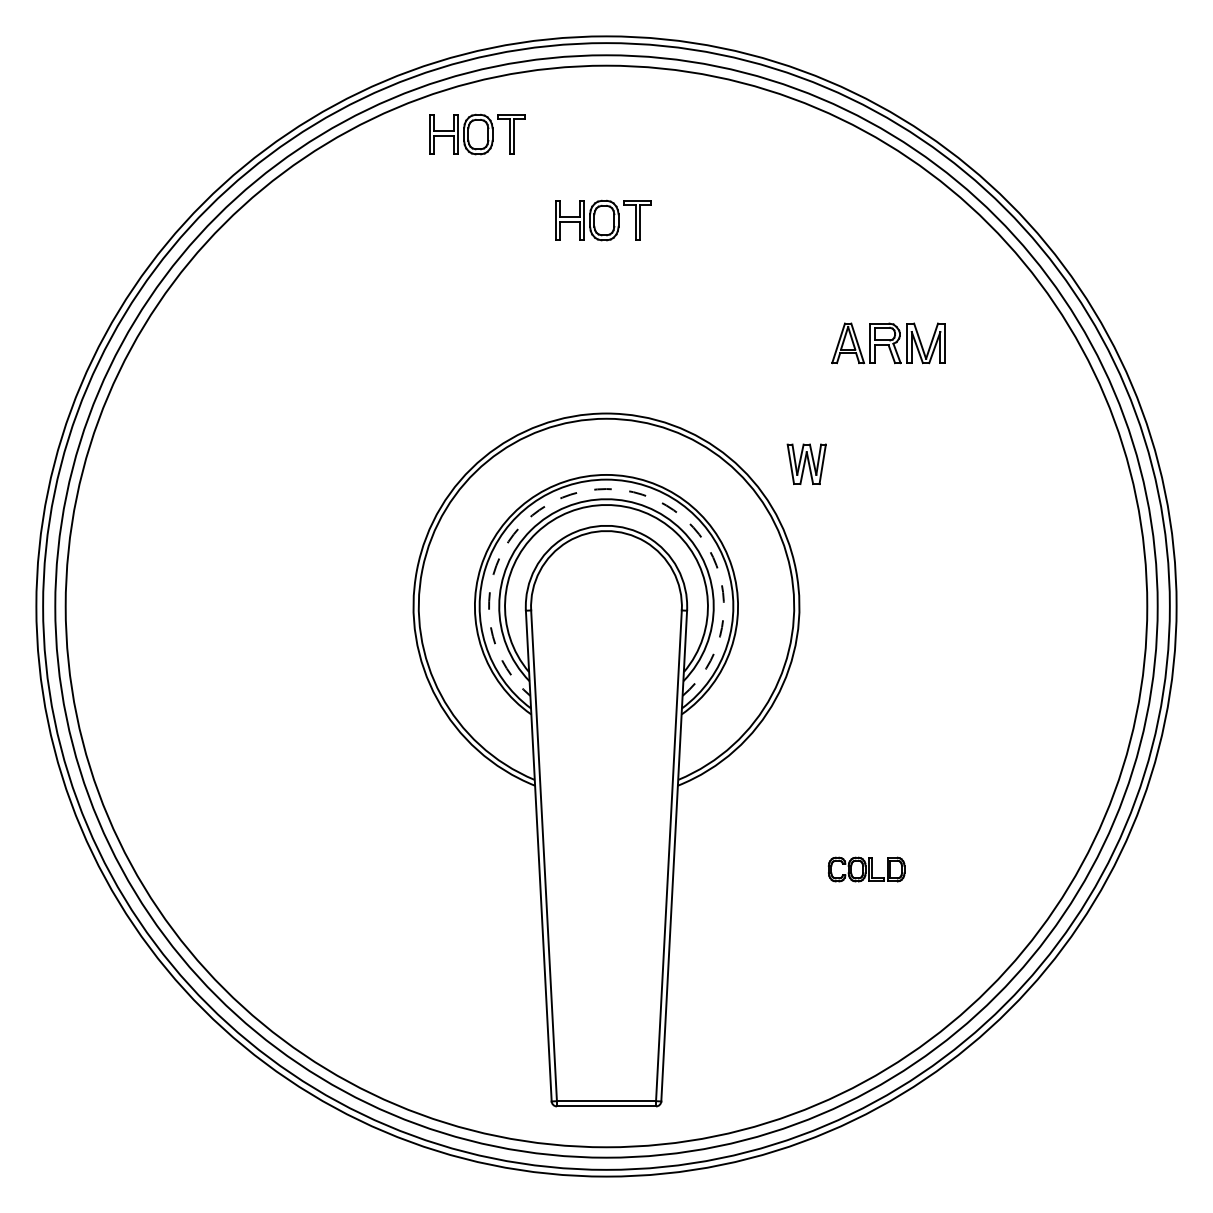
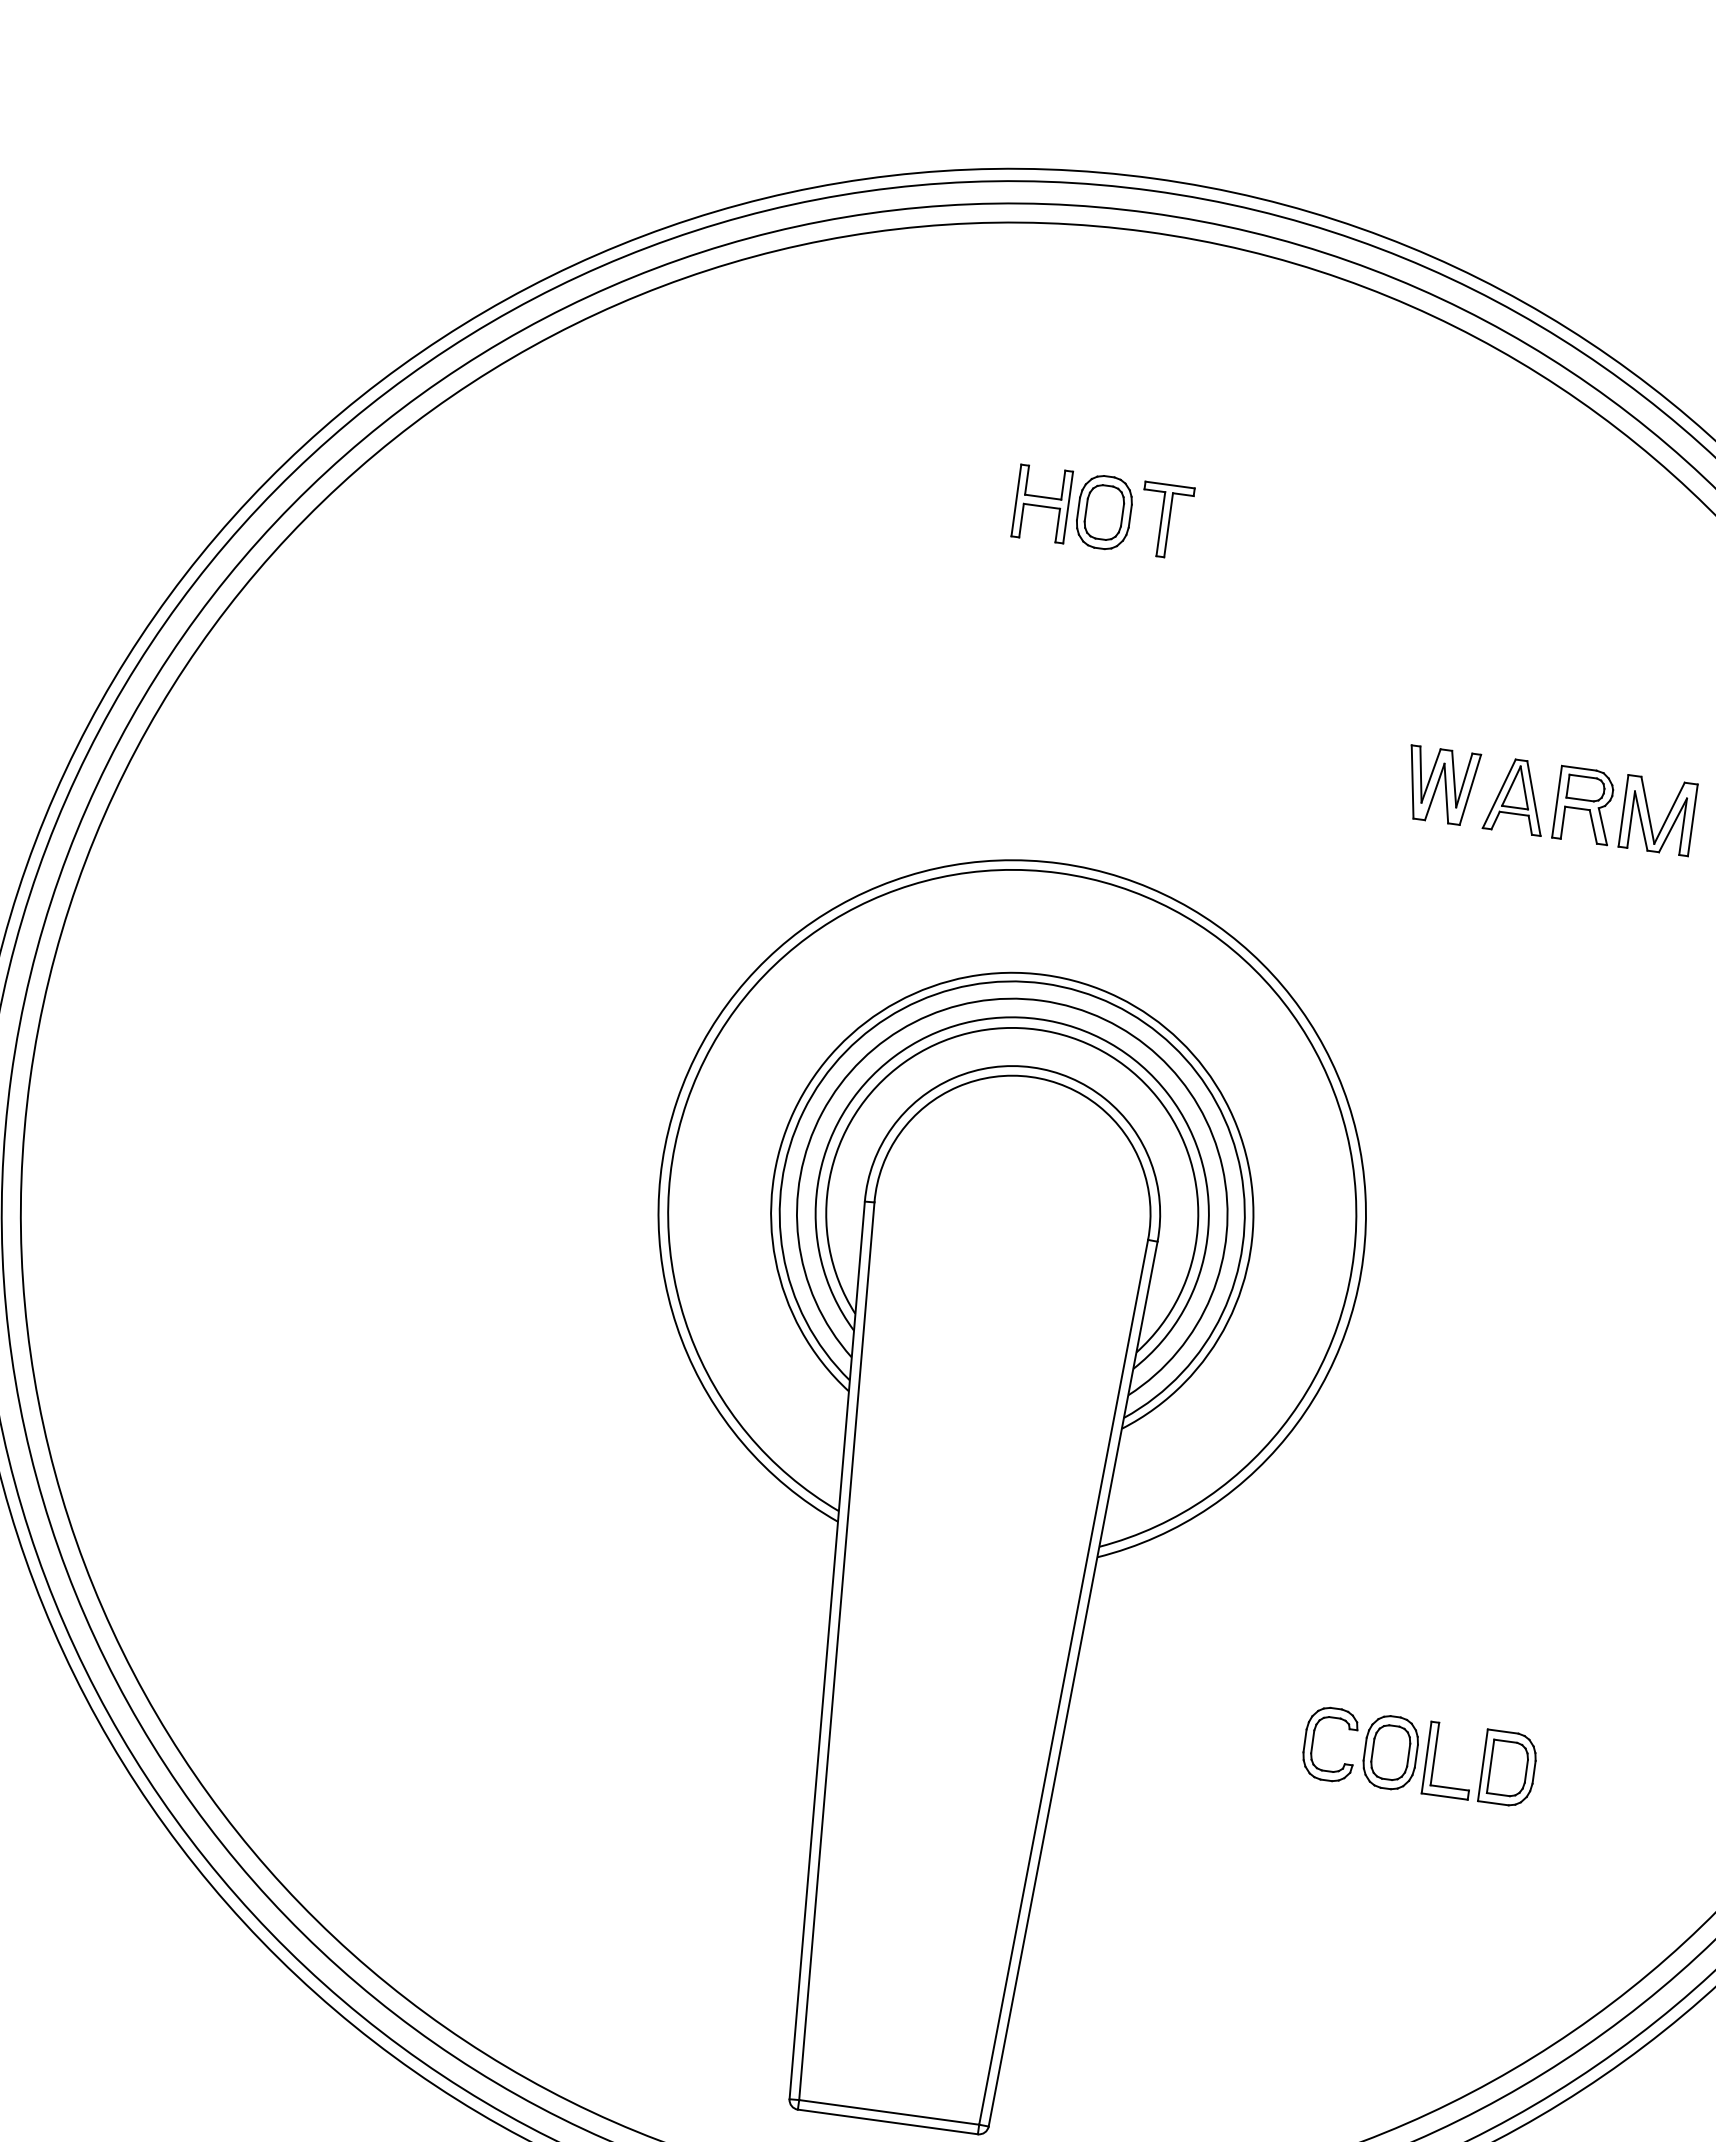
part: (477, 134) -> (895, 324), removed
part: (806, 463) -> (1441, 784), moved
arc: (606, 489) -> (1041, 1001), dashed -> solid
part: (866, 869) -> (1419, 1756), size x1.67

